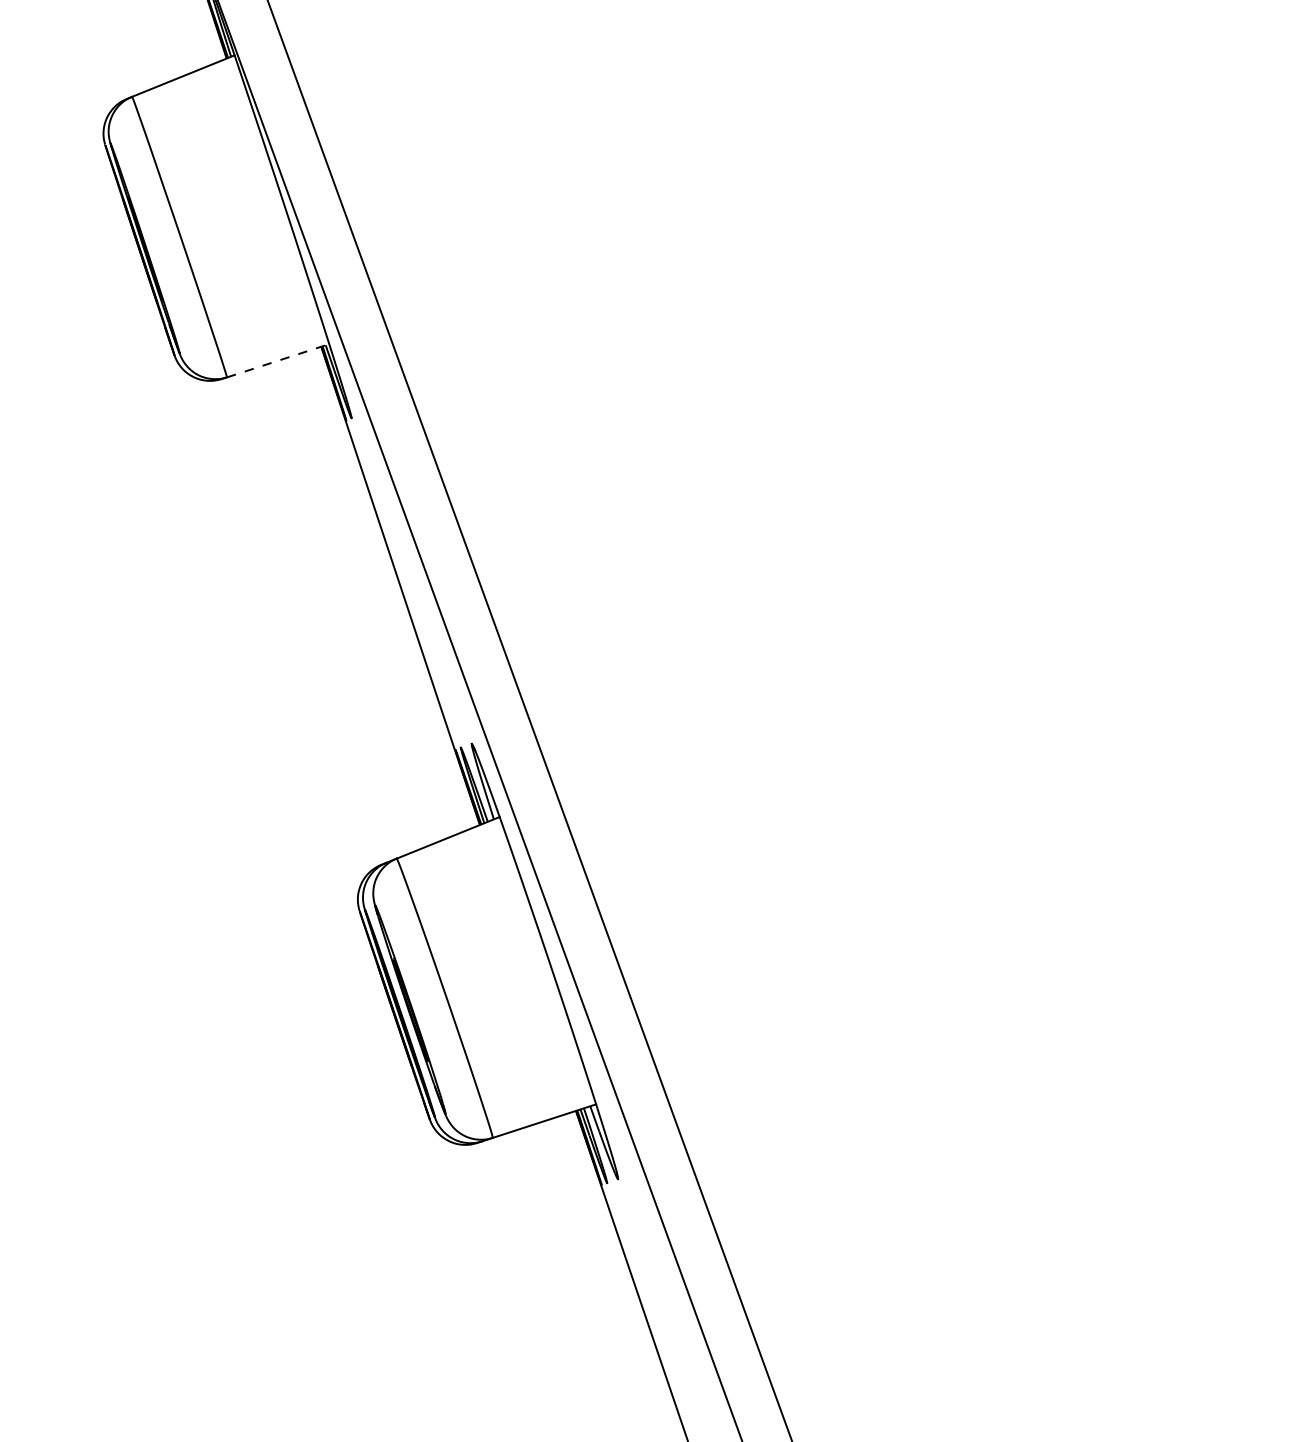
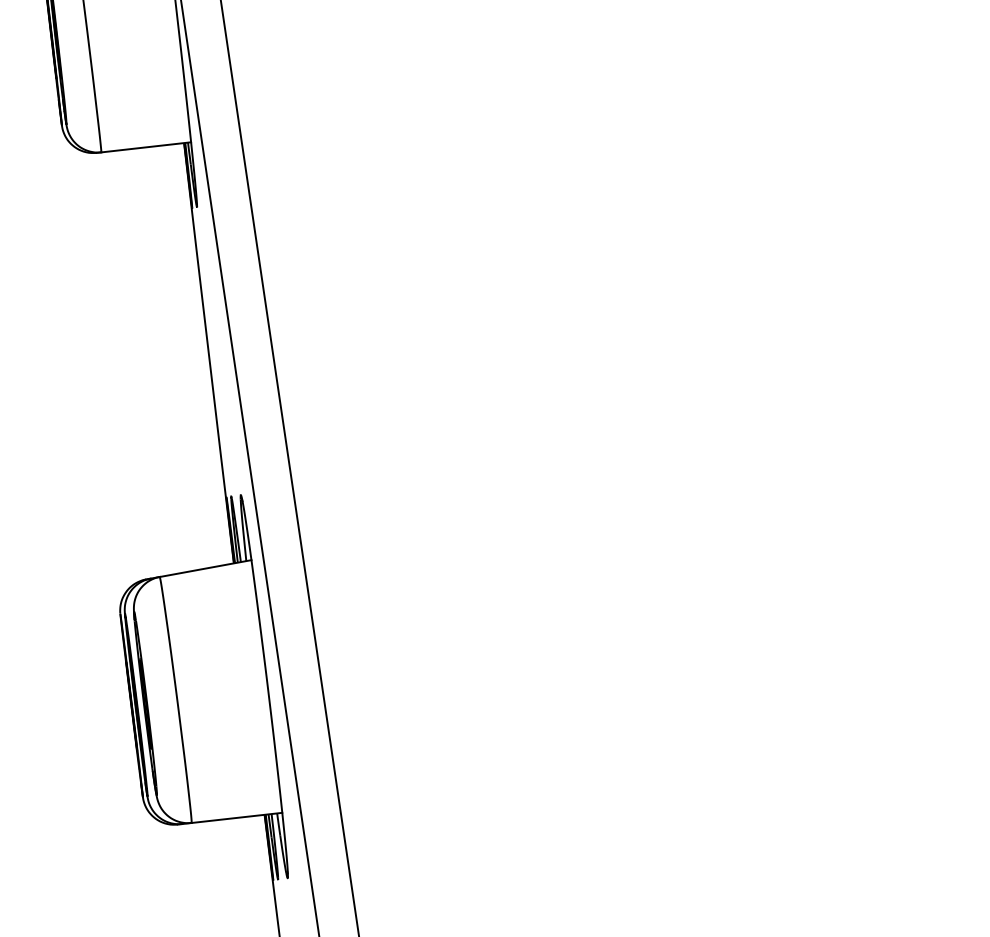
line: (278, 360) -> (146, 147), dashed -> solid

